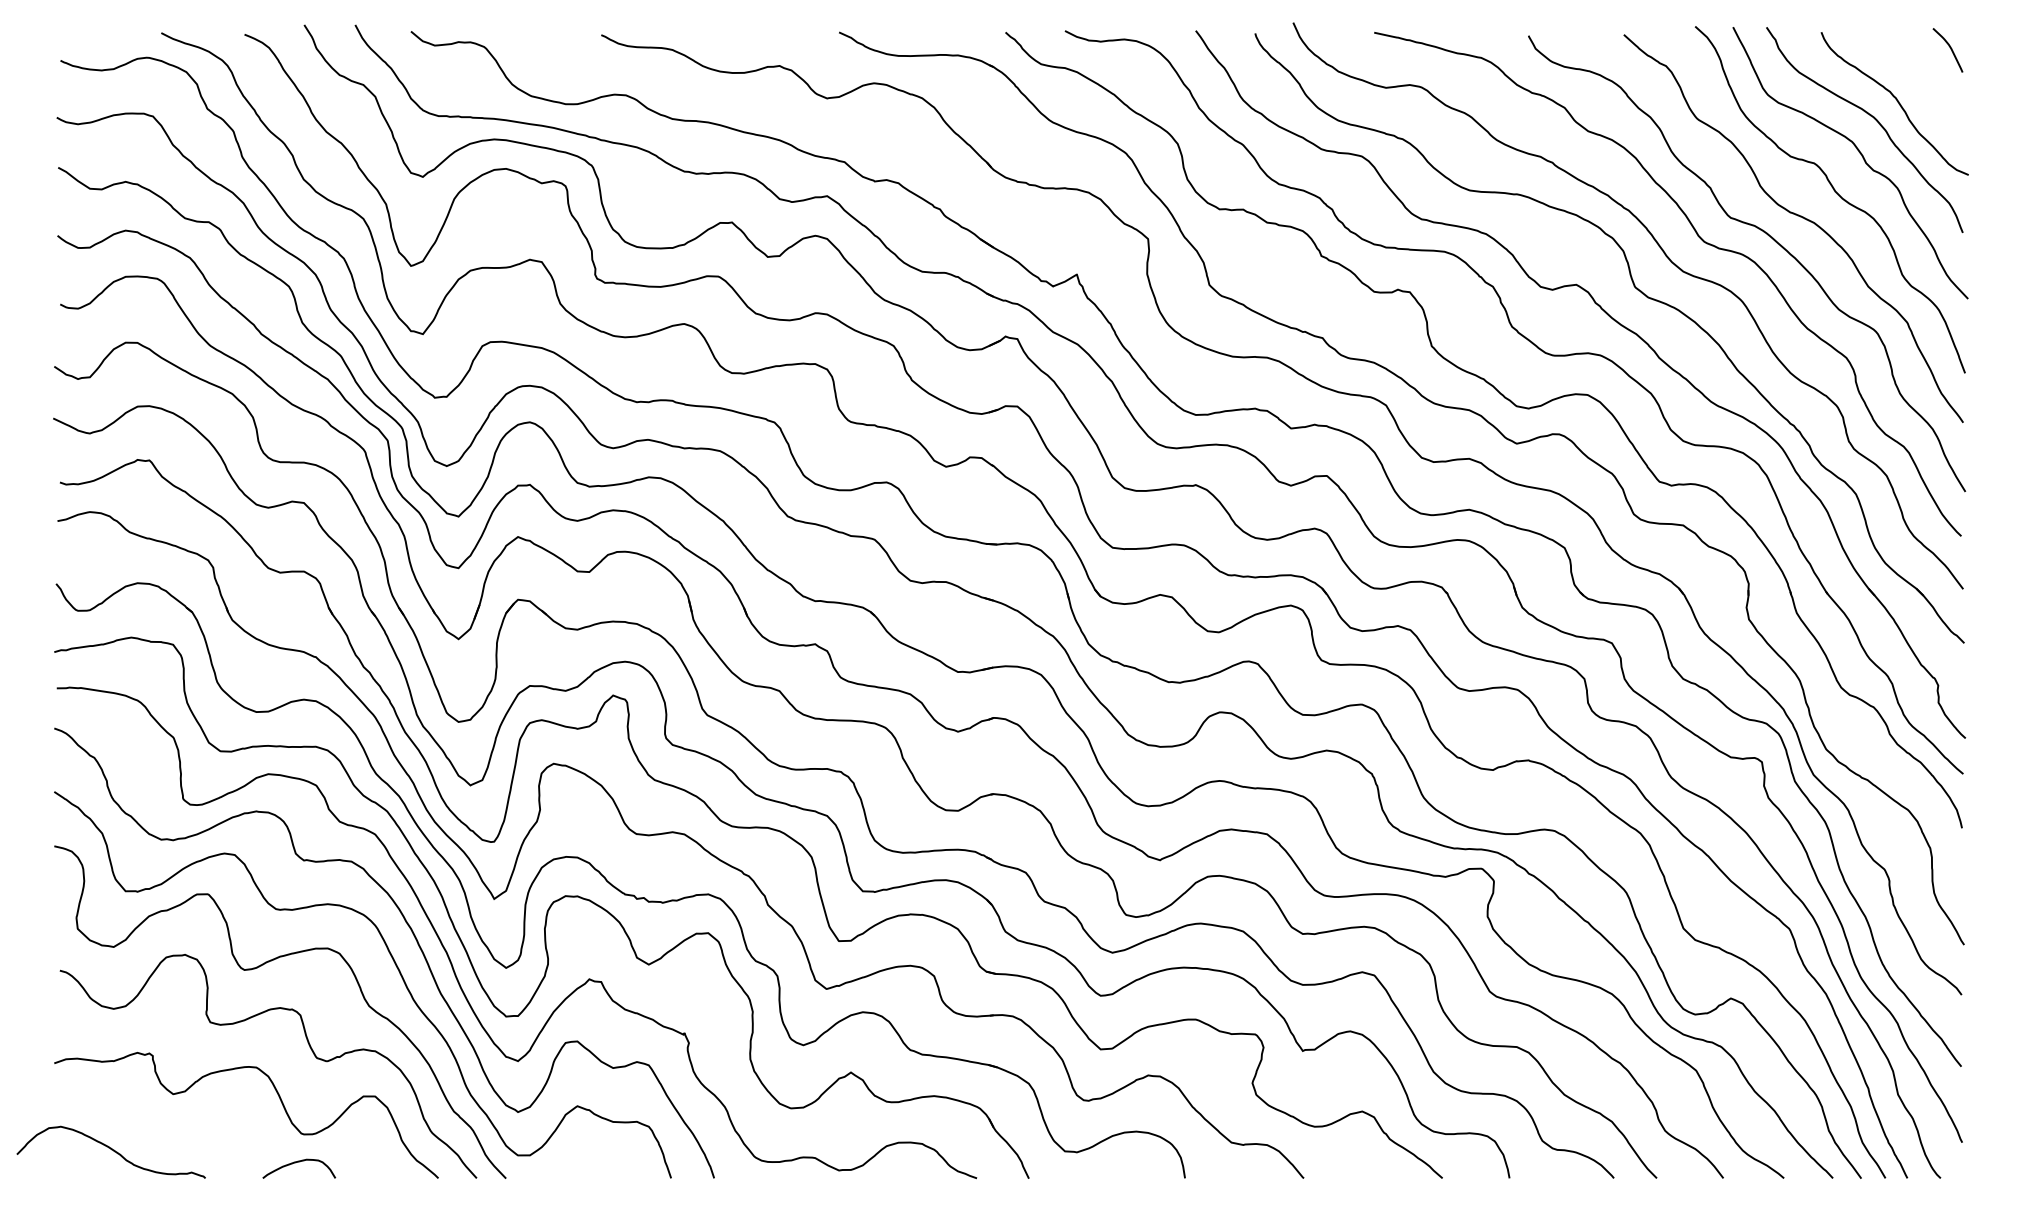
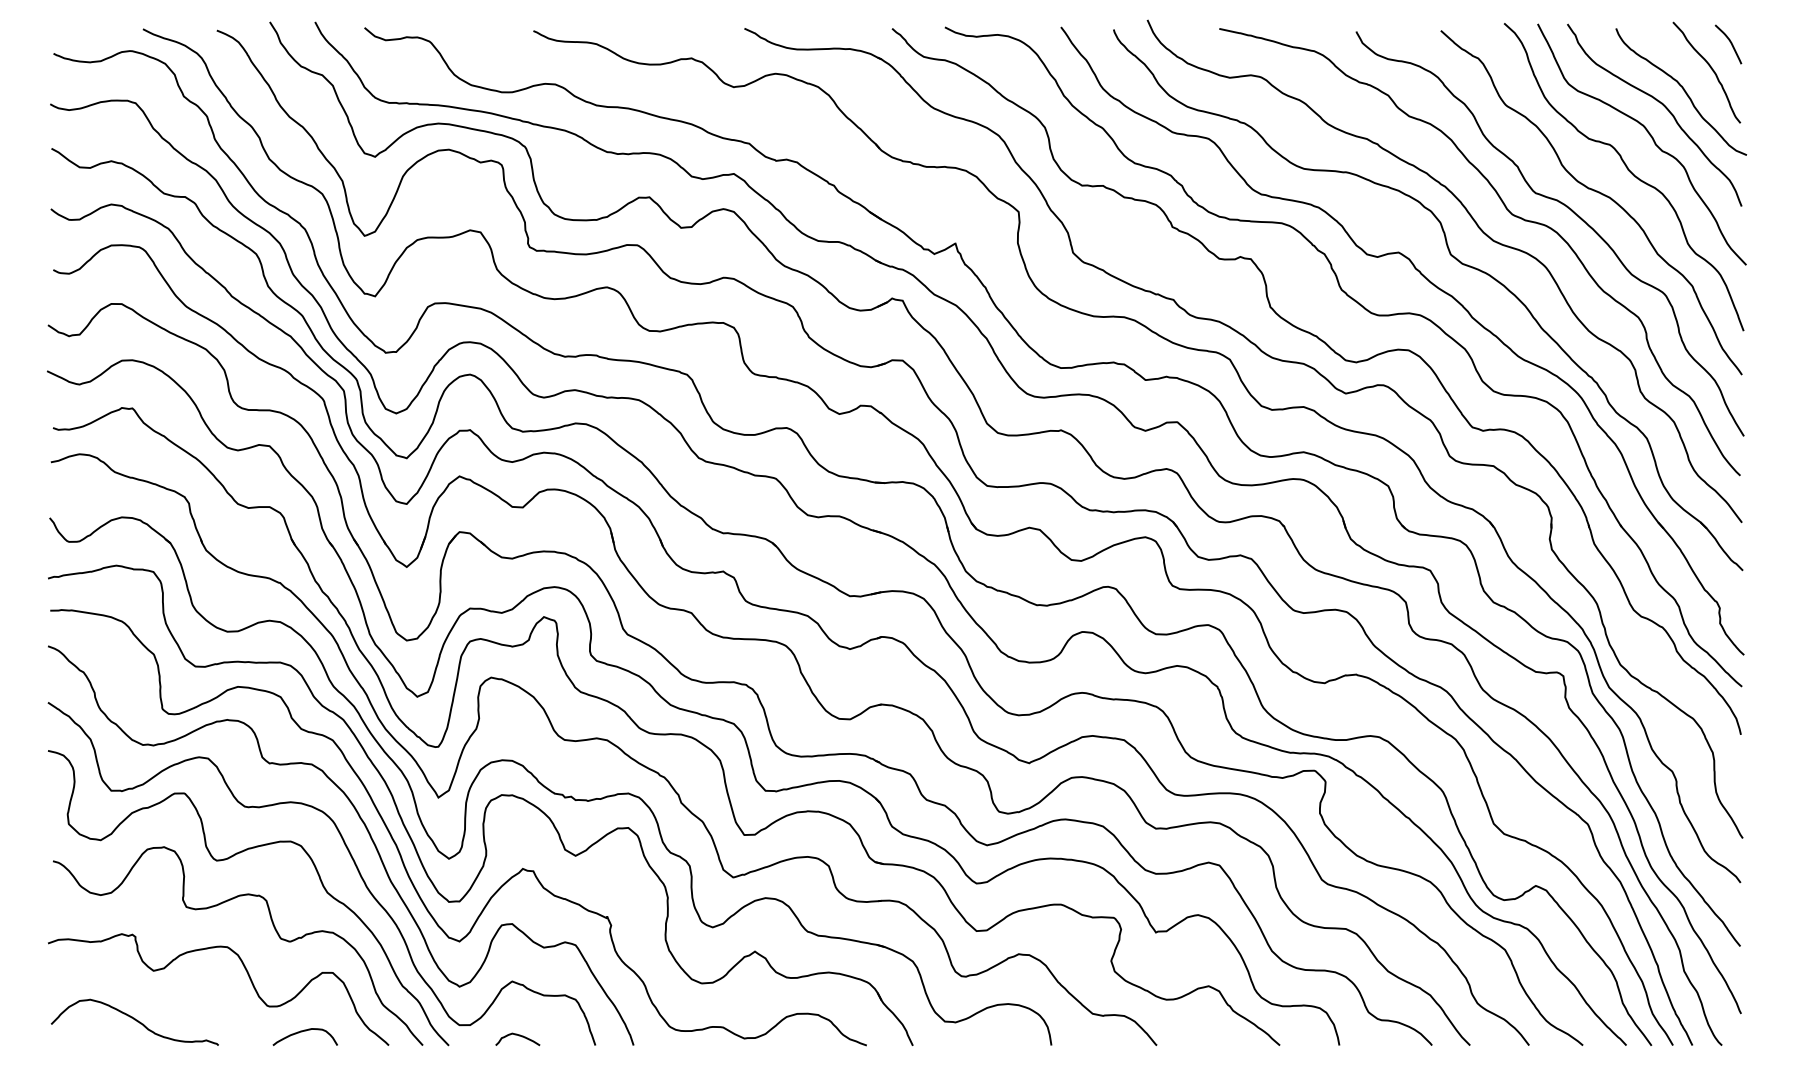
curve: (1928, 78) -> (1711, 69), added
curve: (111, 1150) -> (135, 1020), moved
curve: (299, 1162) -> (305, 1031), moved
curve: (583, 1167) -> (517, 1035), added

